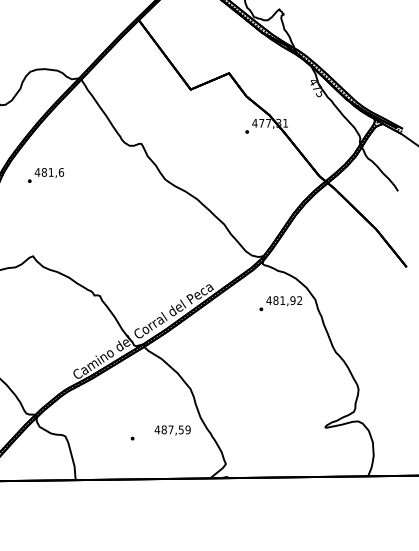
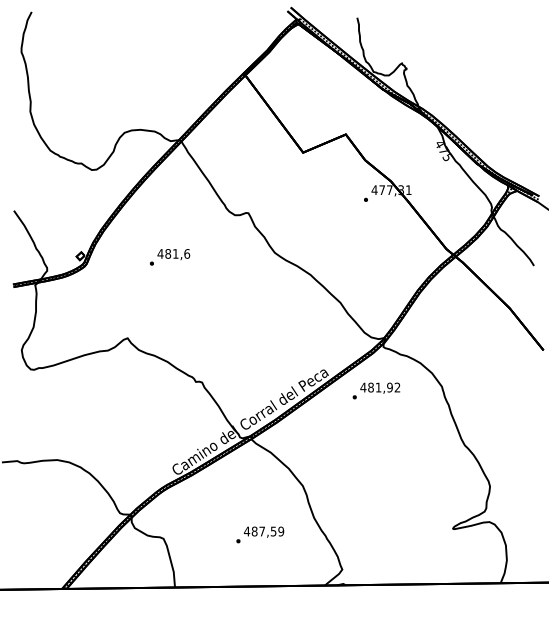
text: (46, 175) -> (170, 257), moved
text: (280, 303) -> (376, 390), moved
text: (173, 429) -> (264, 531), moved

